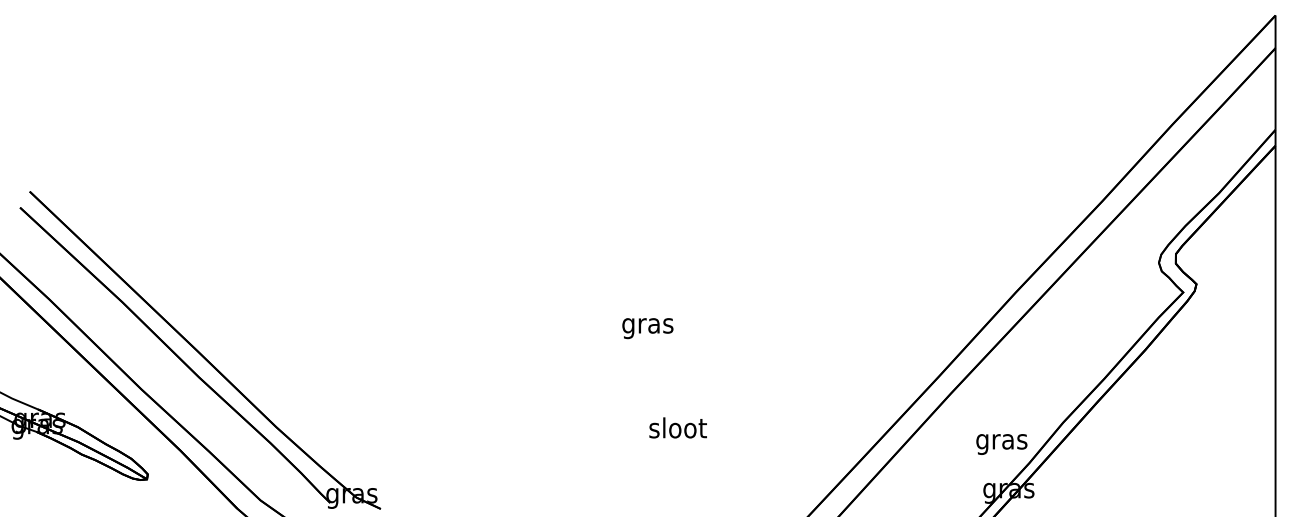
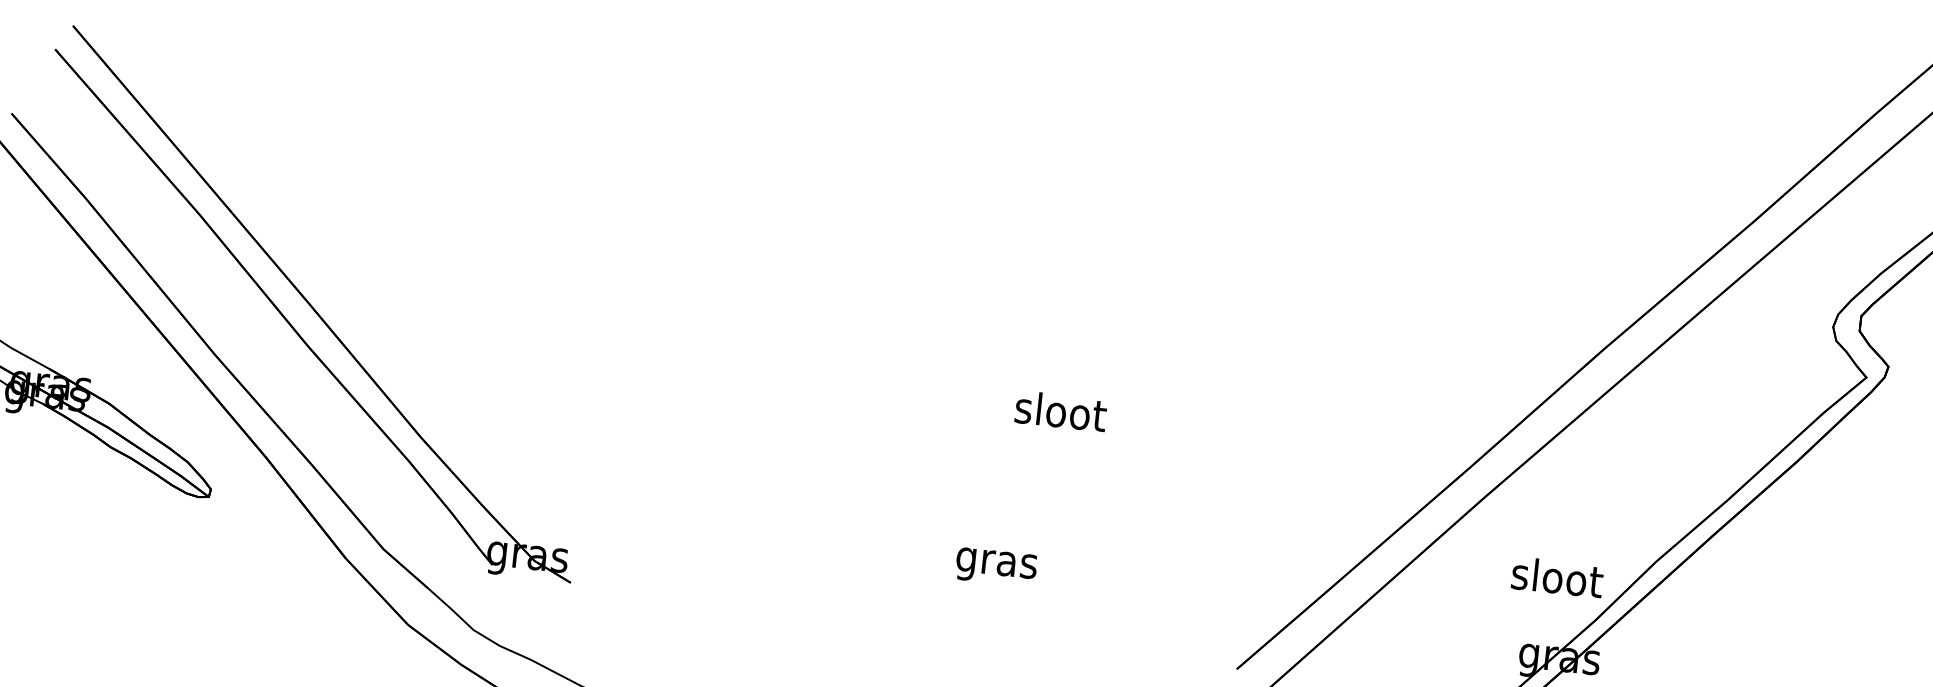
text: (647, 328) -> (995, 567), moved
text: (677, 427) -> (1060, 410), moved
text: (1001, 441) -> (1556, 580), gras -> sloot

